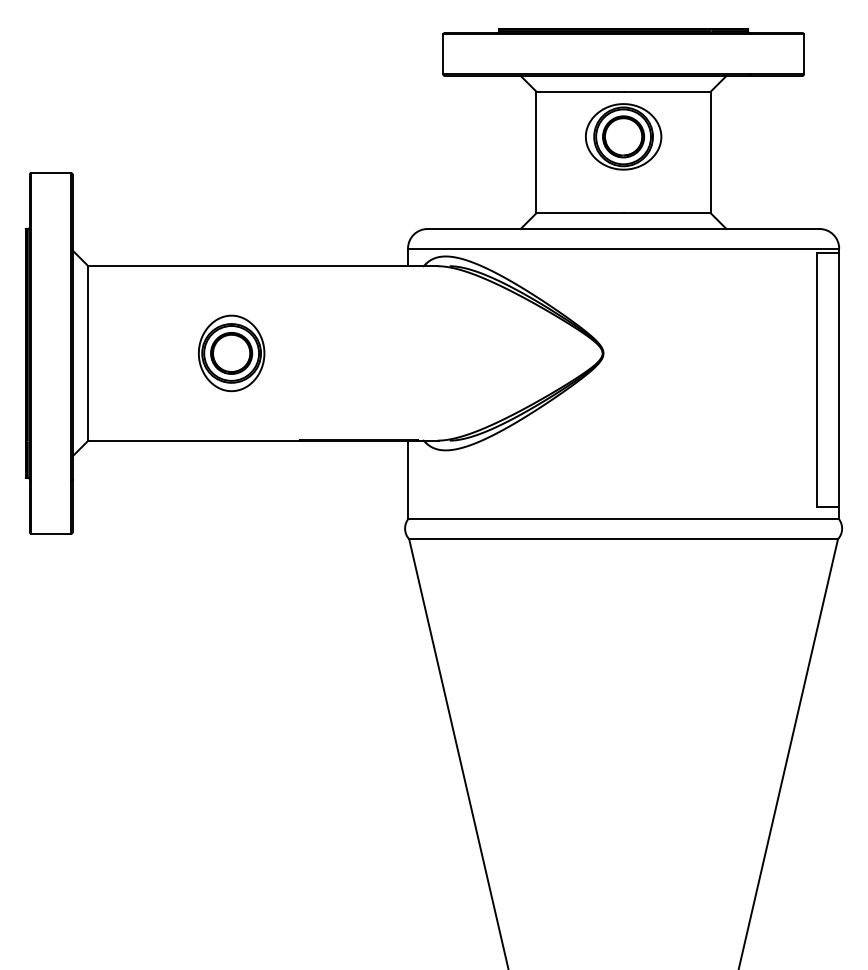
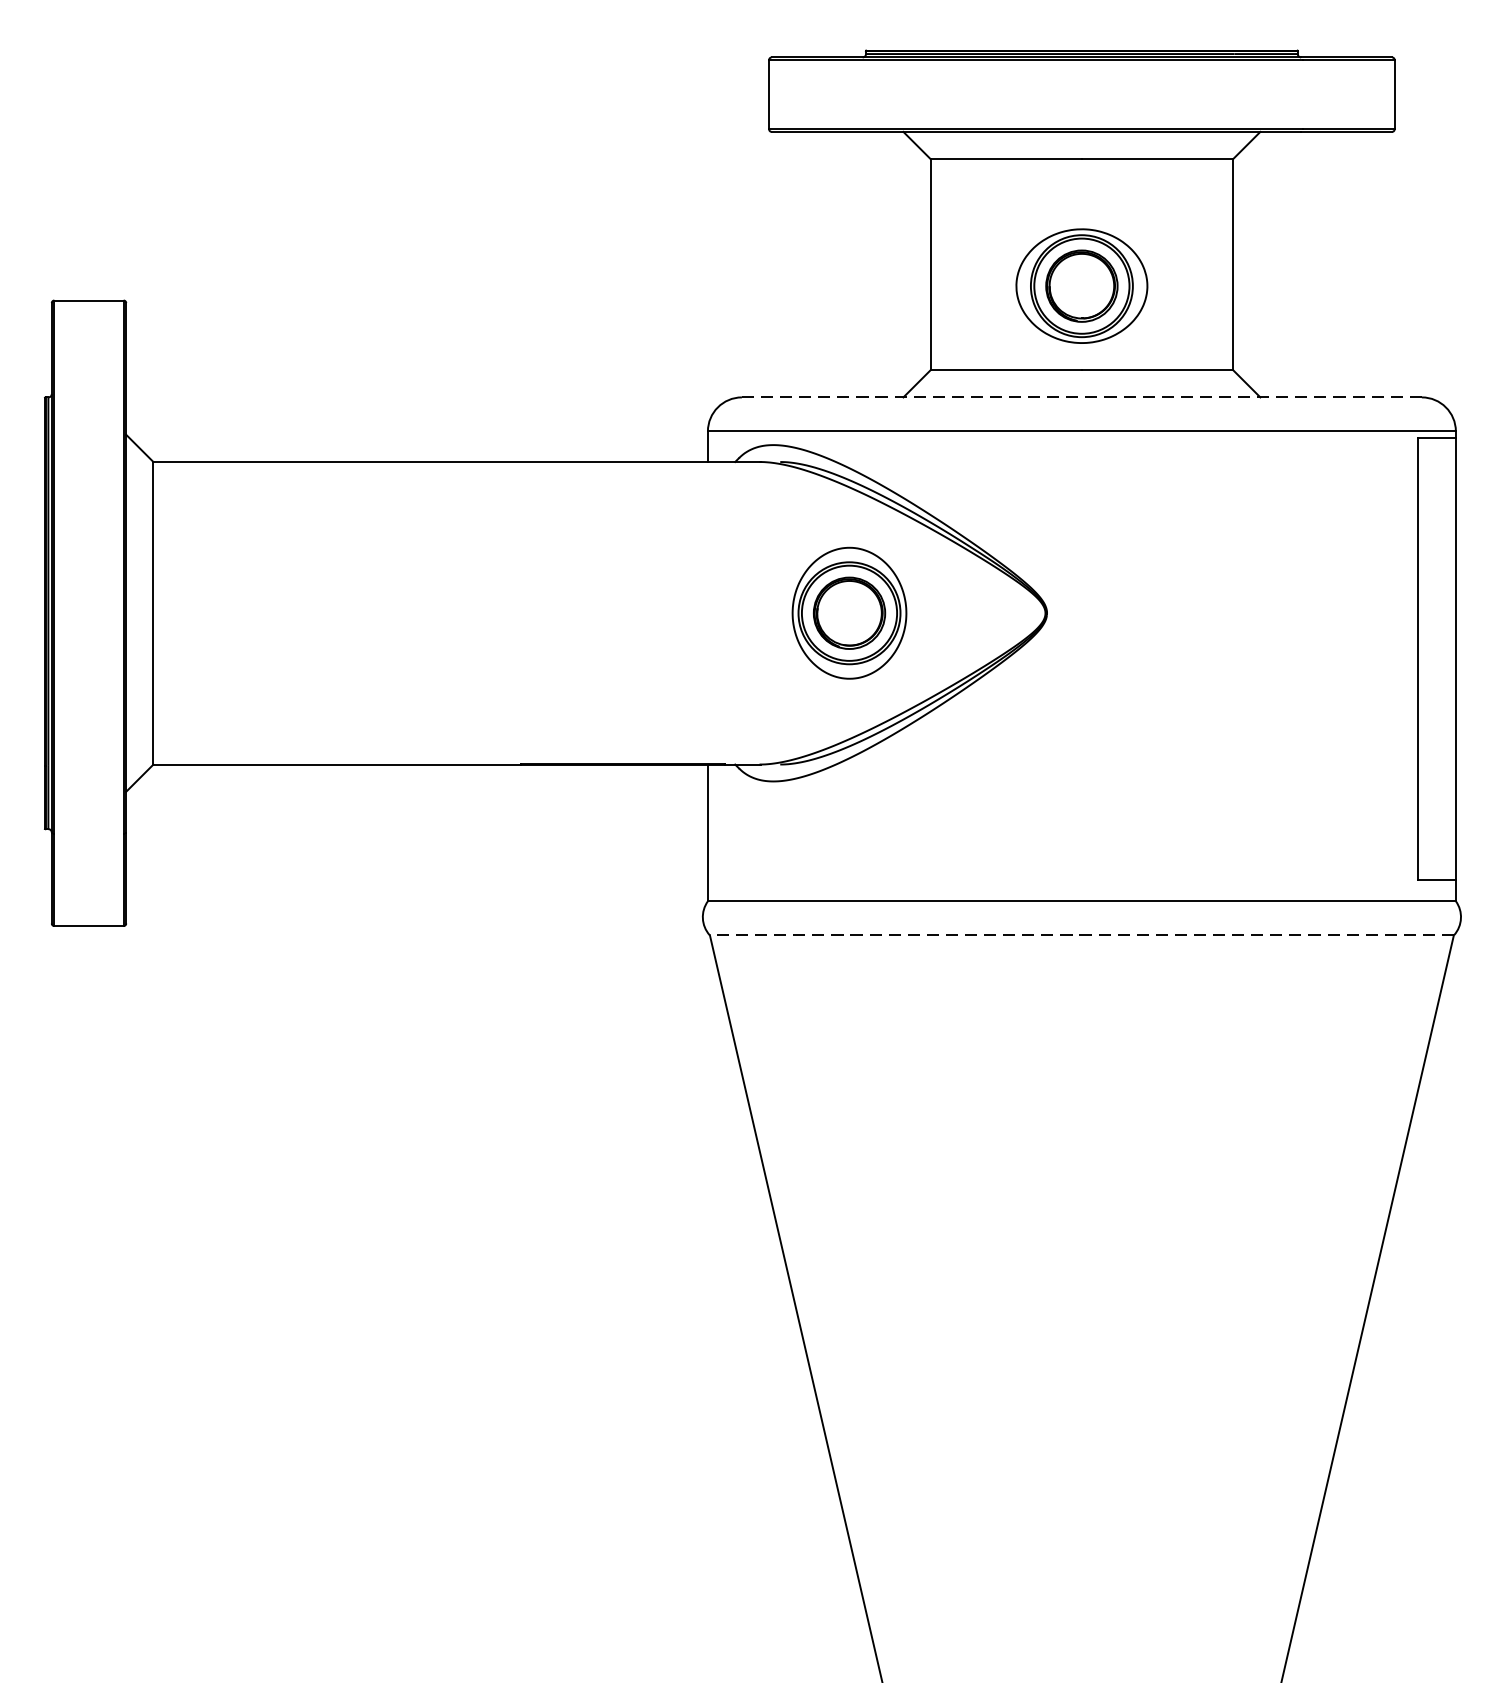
part: (623, 136) -> (1081, 285), moved
line: (623, 229) -> (1081, 398), solid -> dashed
part: (231, 353) -> (849, 613), moved
line: (623, 539) -> (1081, 936), solid -> dashed

